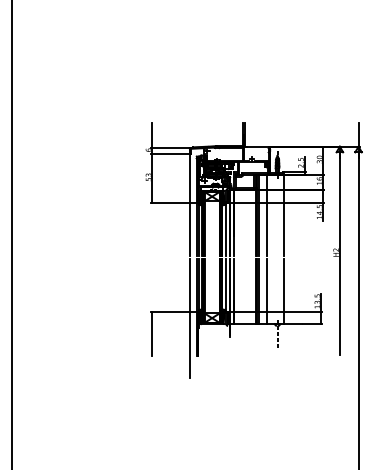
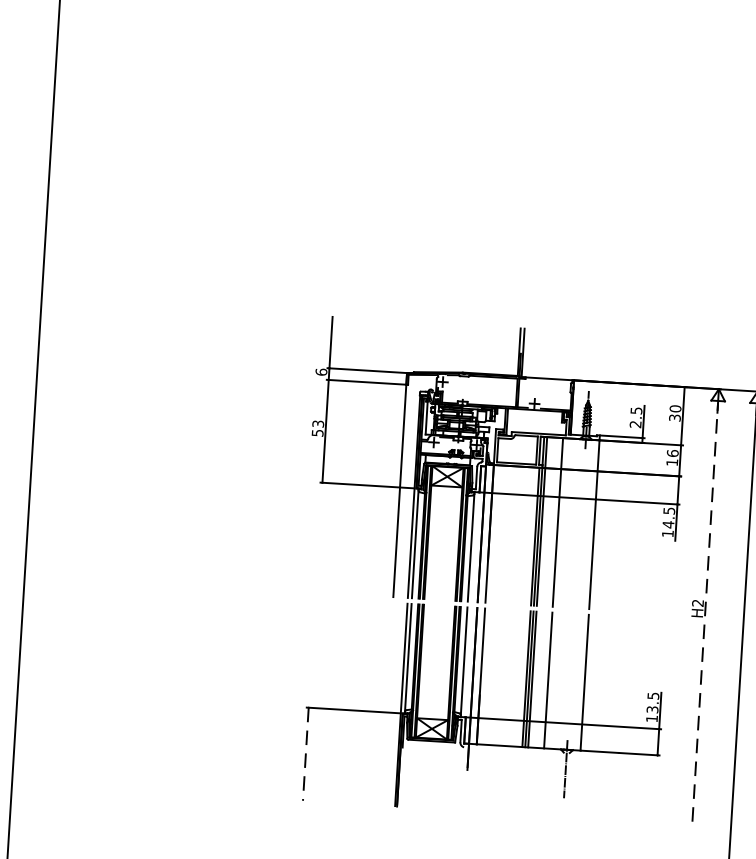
line: (339, 254) -> (704, 612), solid -> dashed
line: (189, 317) -> (385, 724), removed
line: (152, 334) -> (306, 755), solid -> dashed

